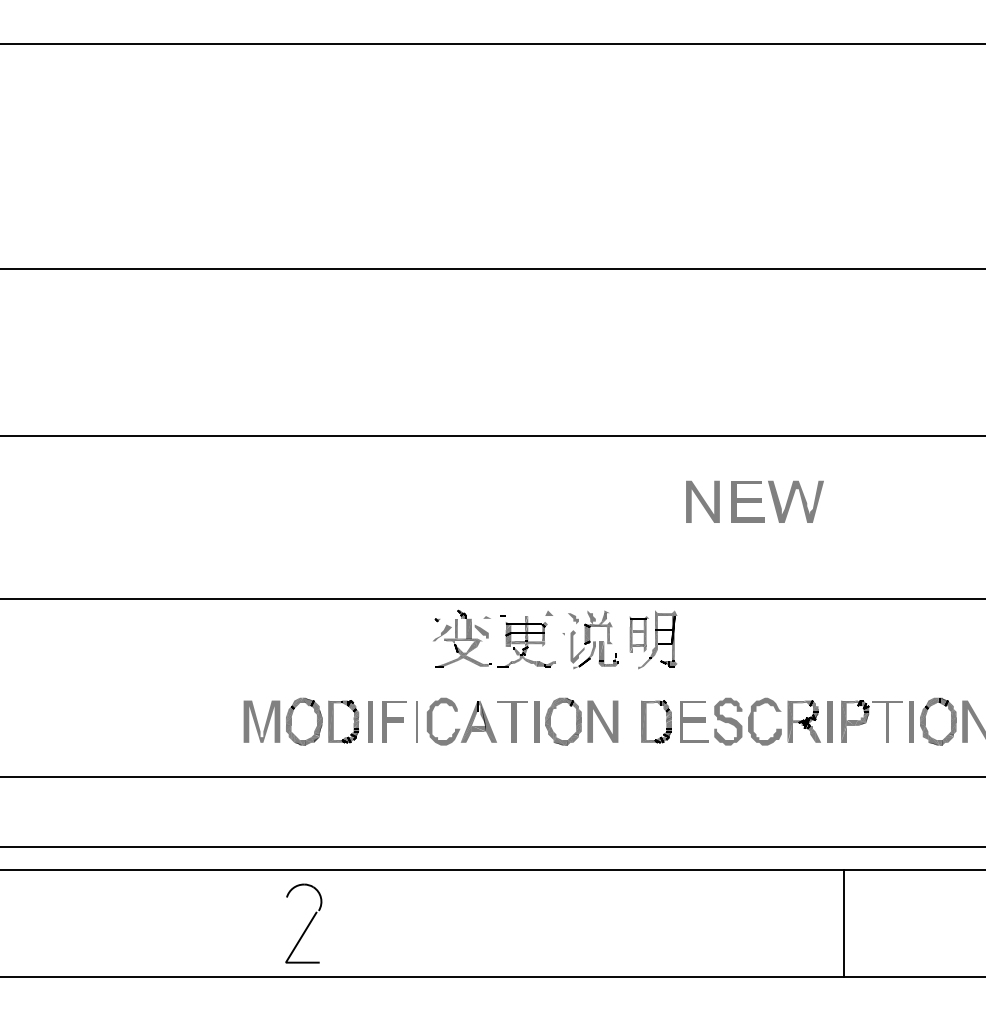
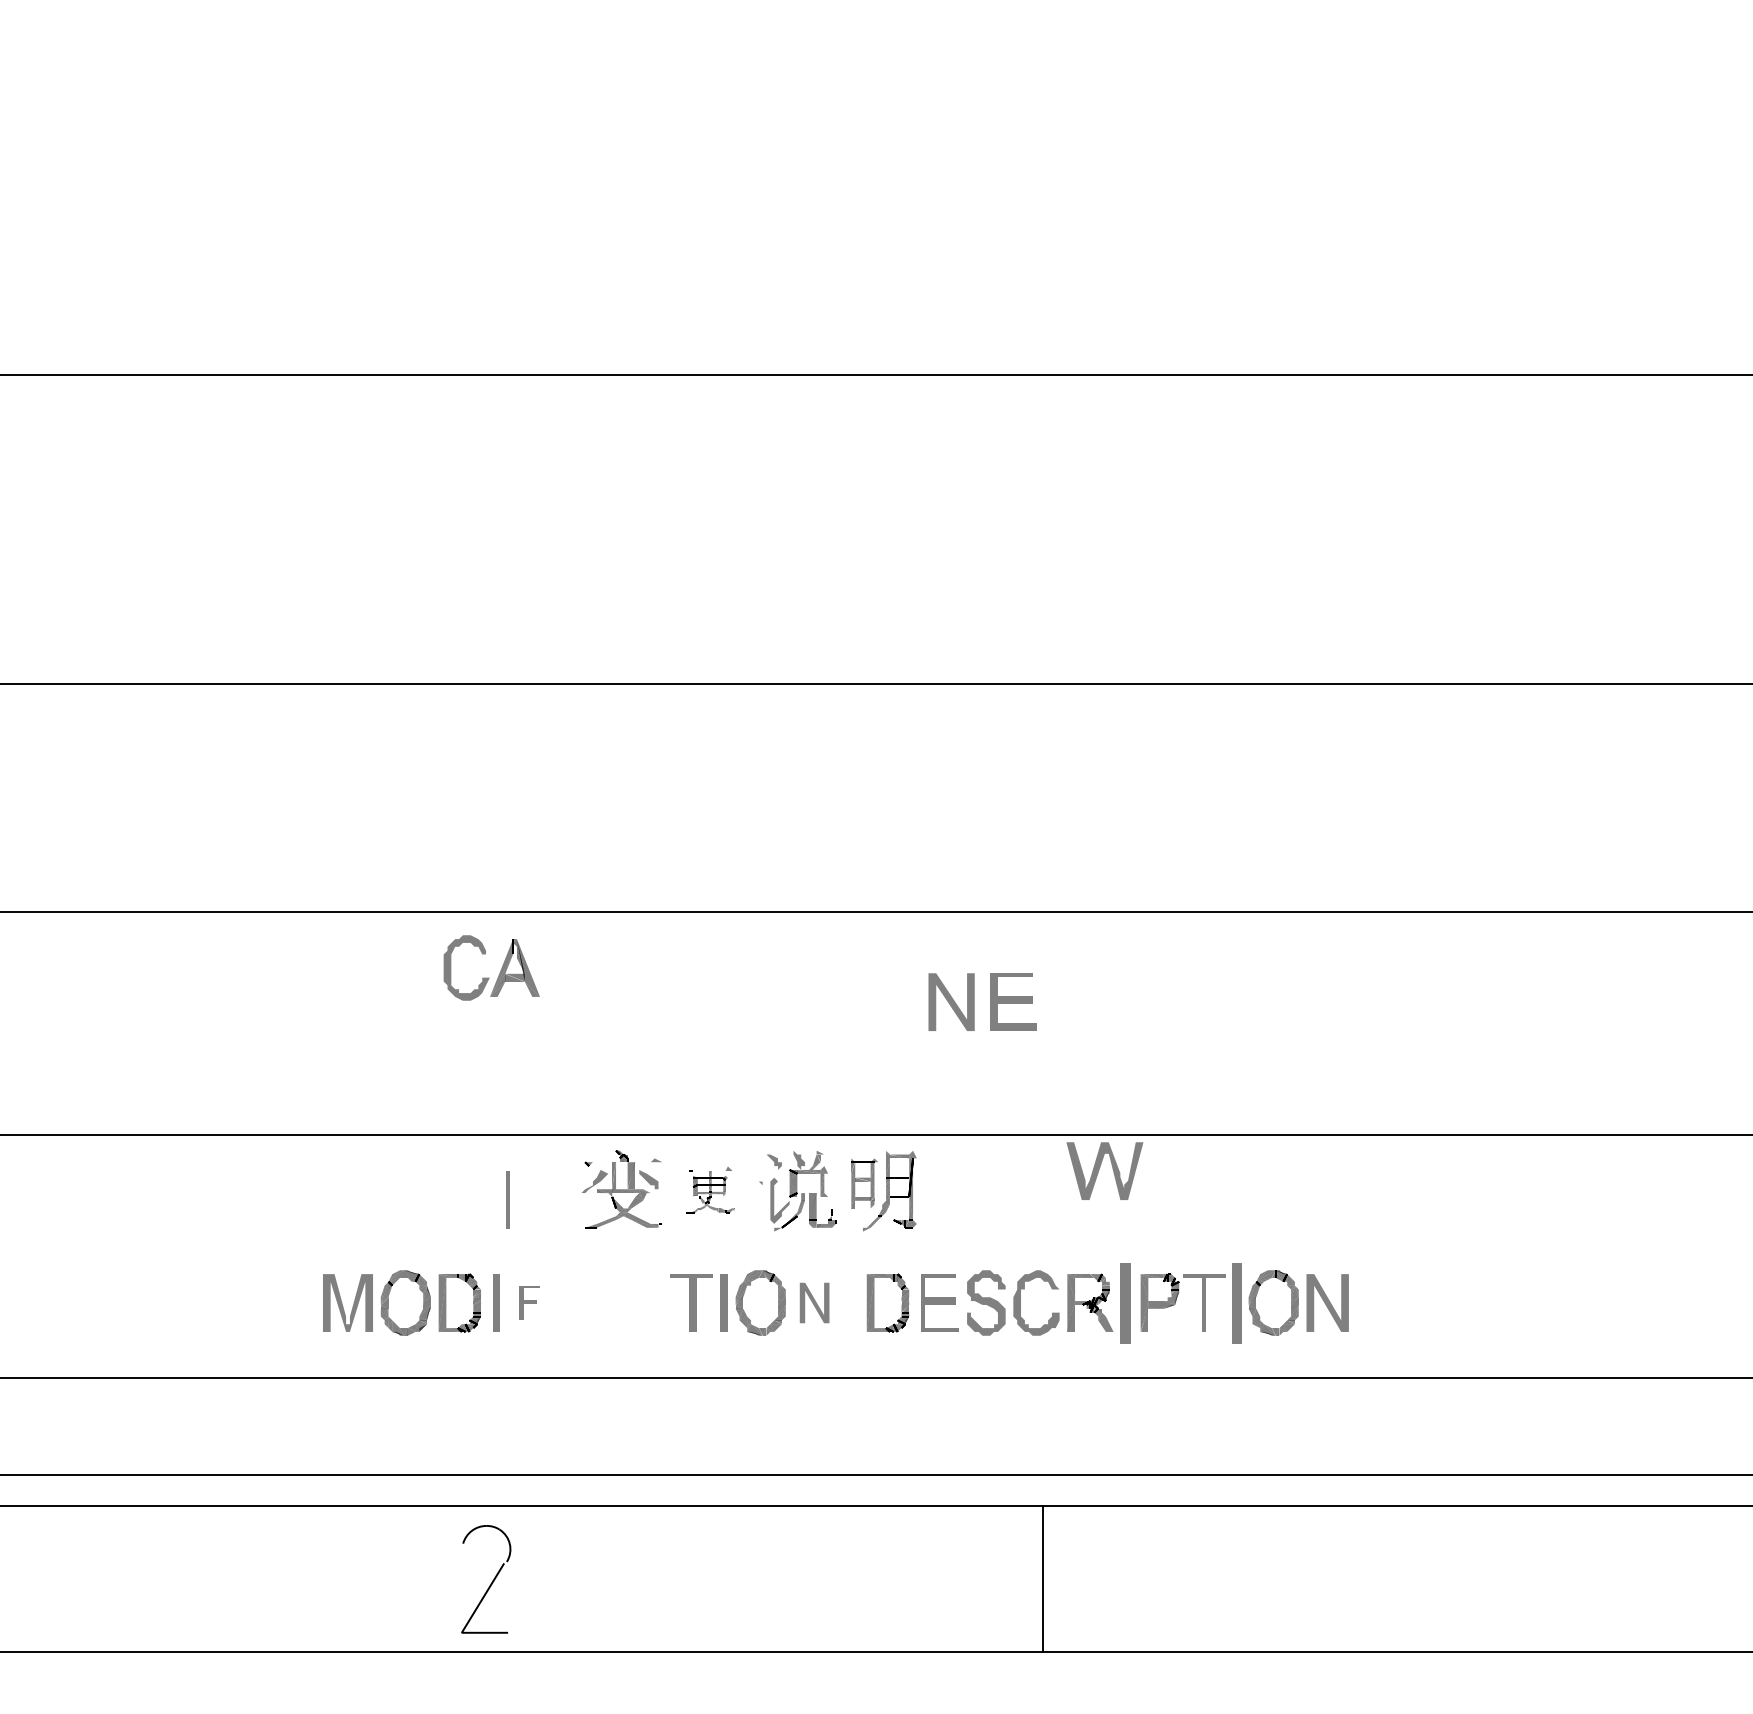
part: (795, 501) -> (1104, 1170), moved
part: (526, 638) -> (710, 1189), size x0.6
part: (394, 721) -> (529, 1302), size x0.6
line: (416, 721) -> (507, 1199), moved
part: (602, 721) -> (814, 1302), size x0.7
part: (829, 721) -> (1124, 1302), size x1.4
part: (911, 721) -> (1236, 1302), size x1.4
part: (467, 724) -> (499, 972), moved
line: (843, 922) -> (1042, 1578), moved
part: (303, 923) -> (486, 1579), moved

